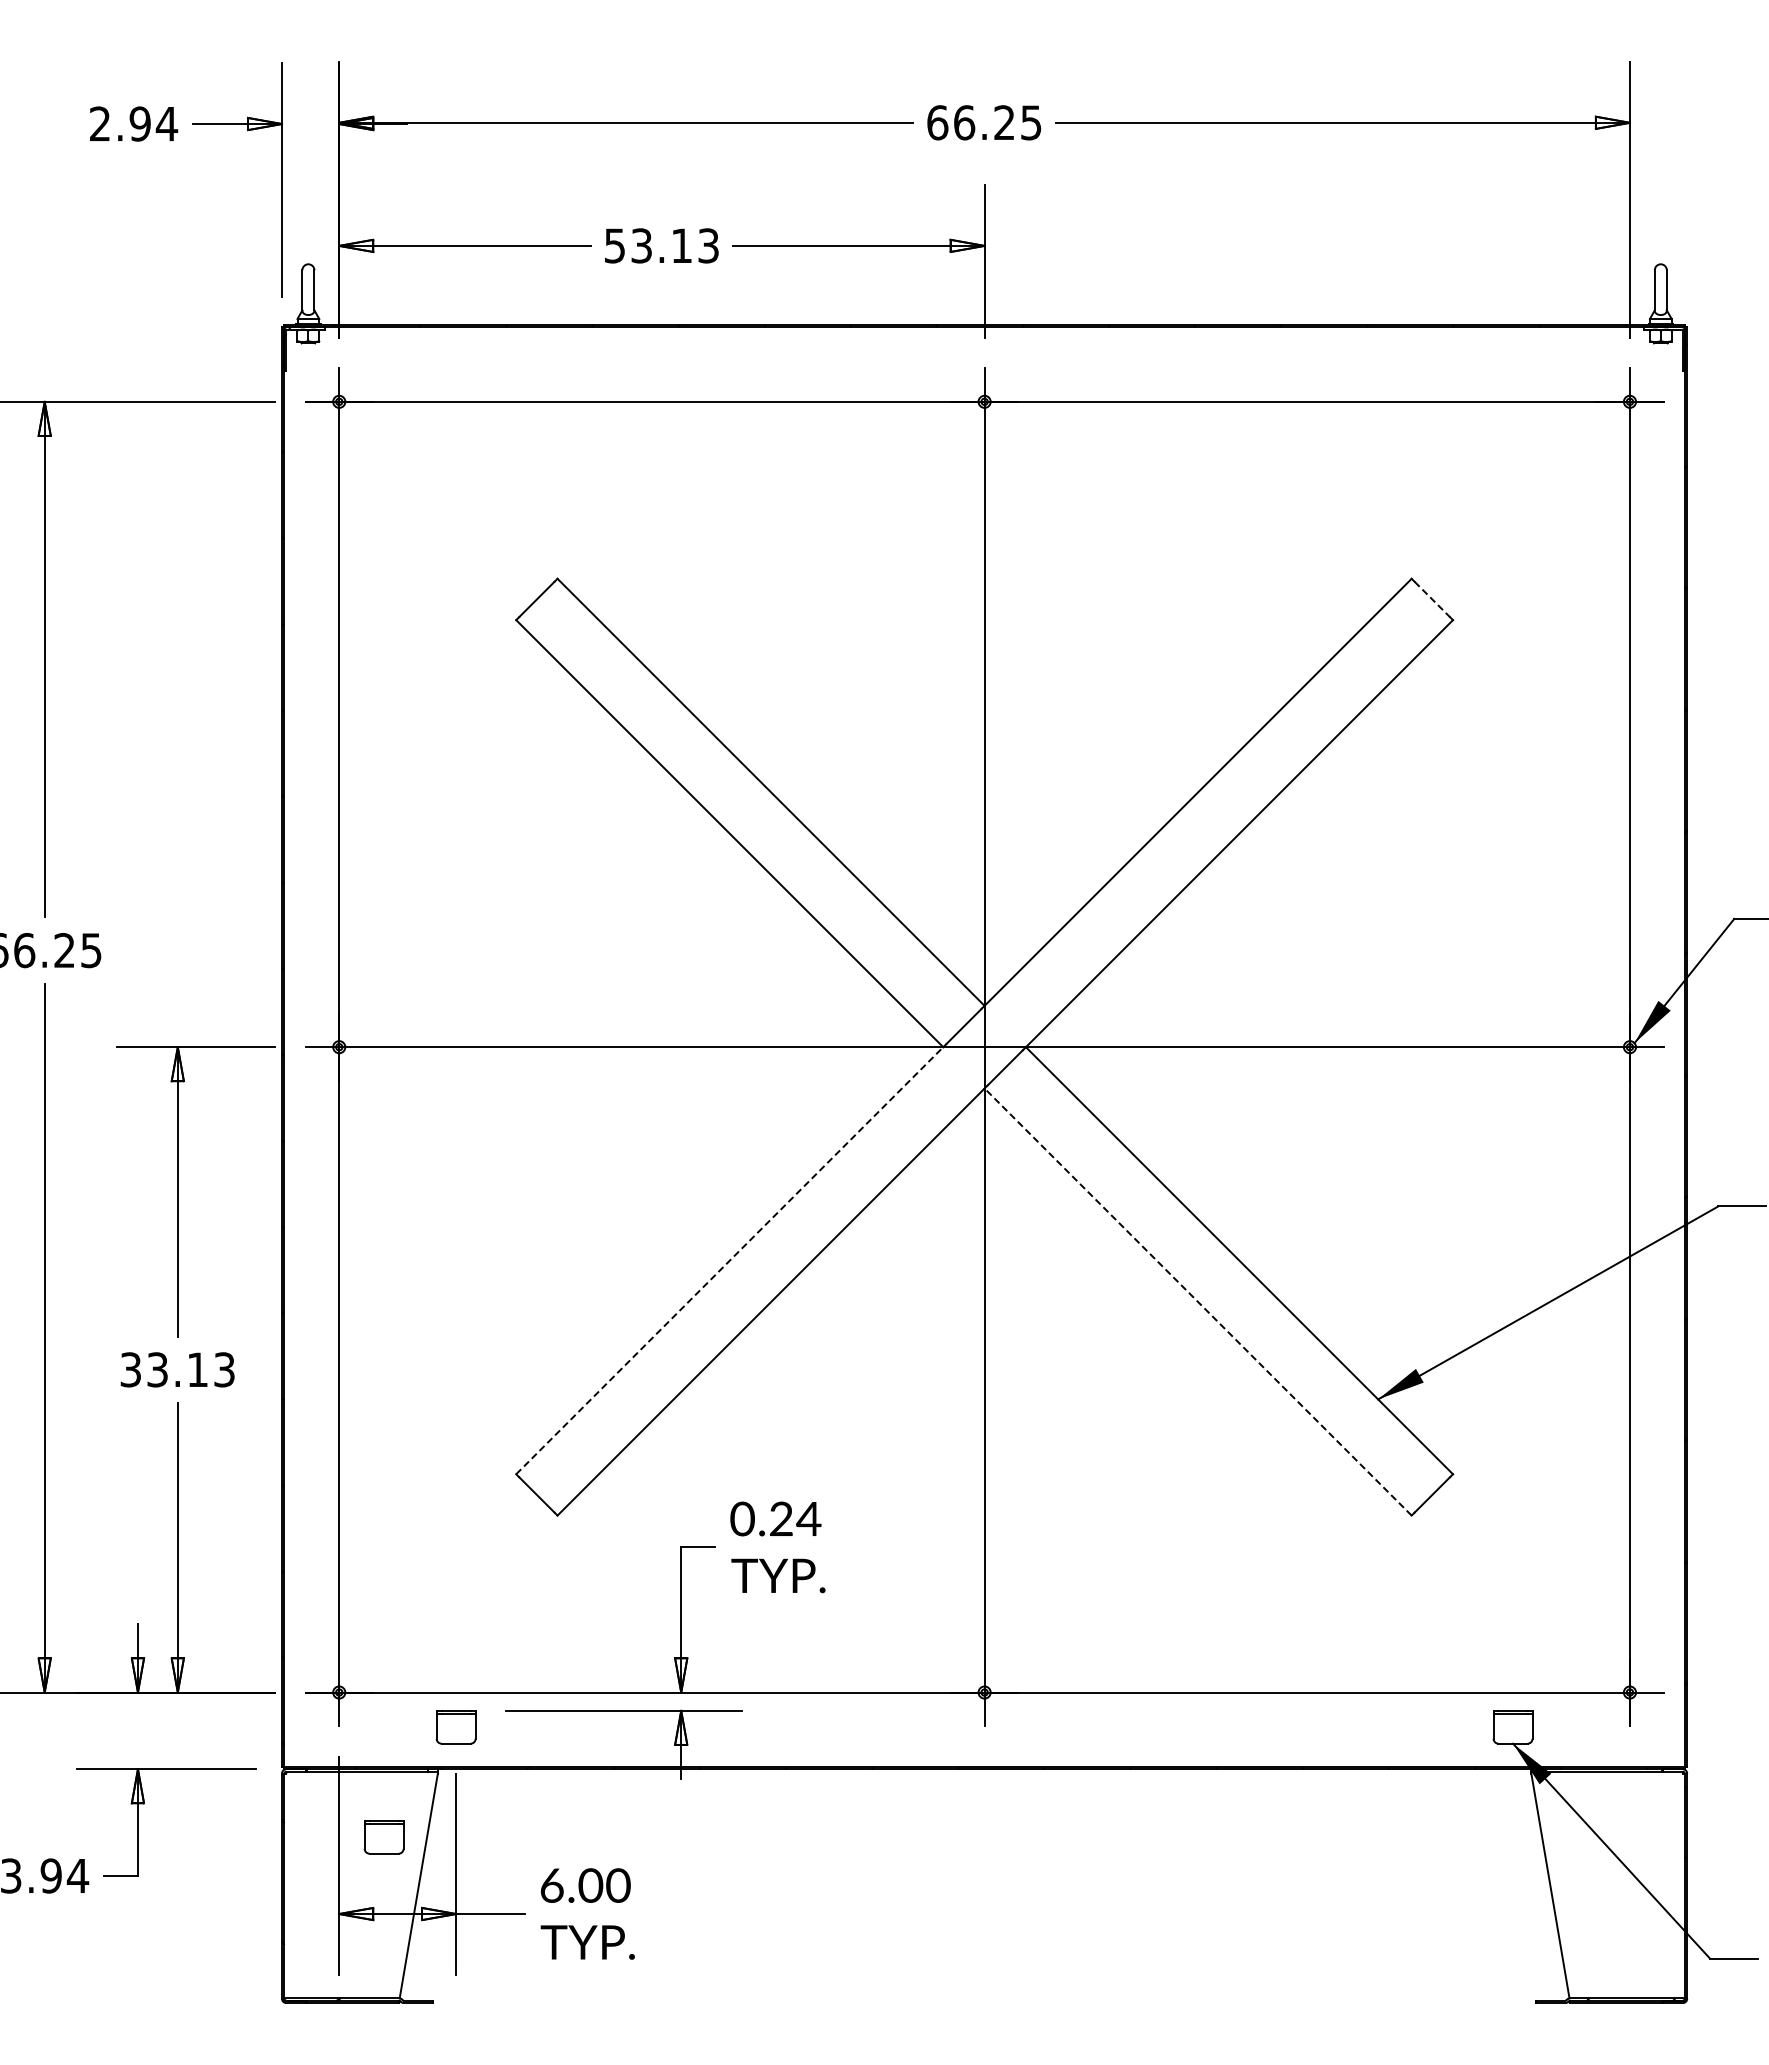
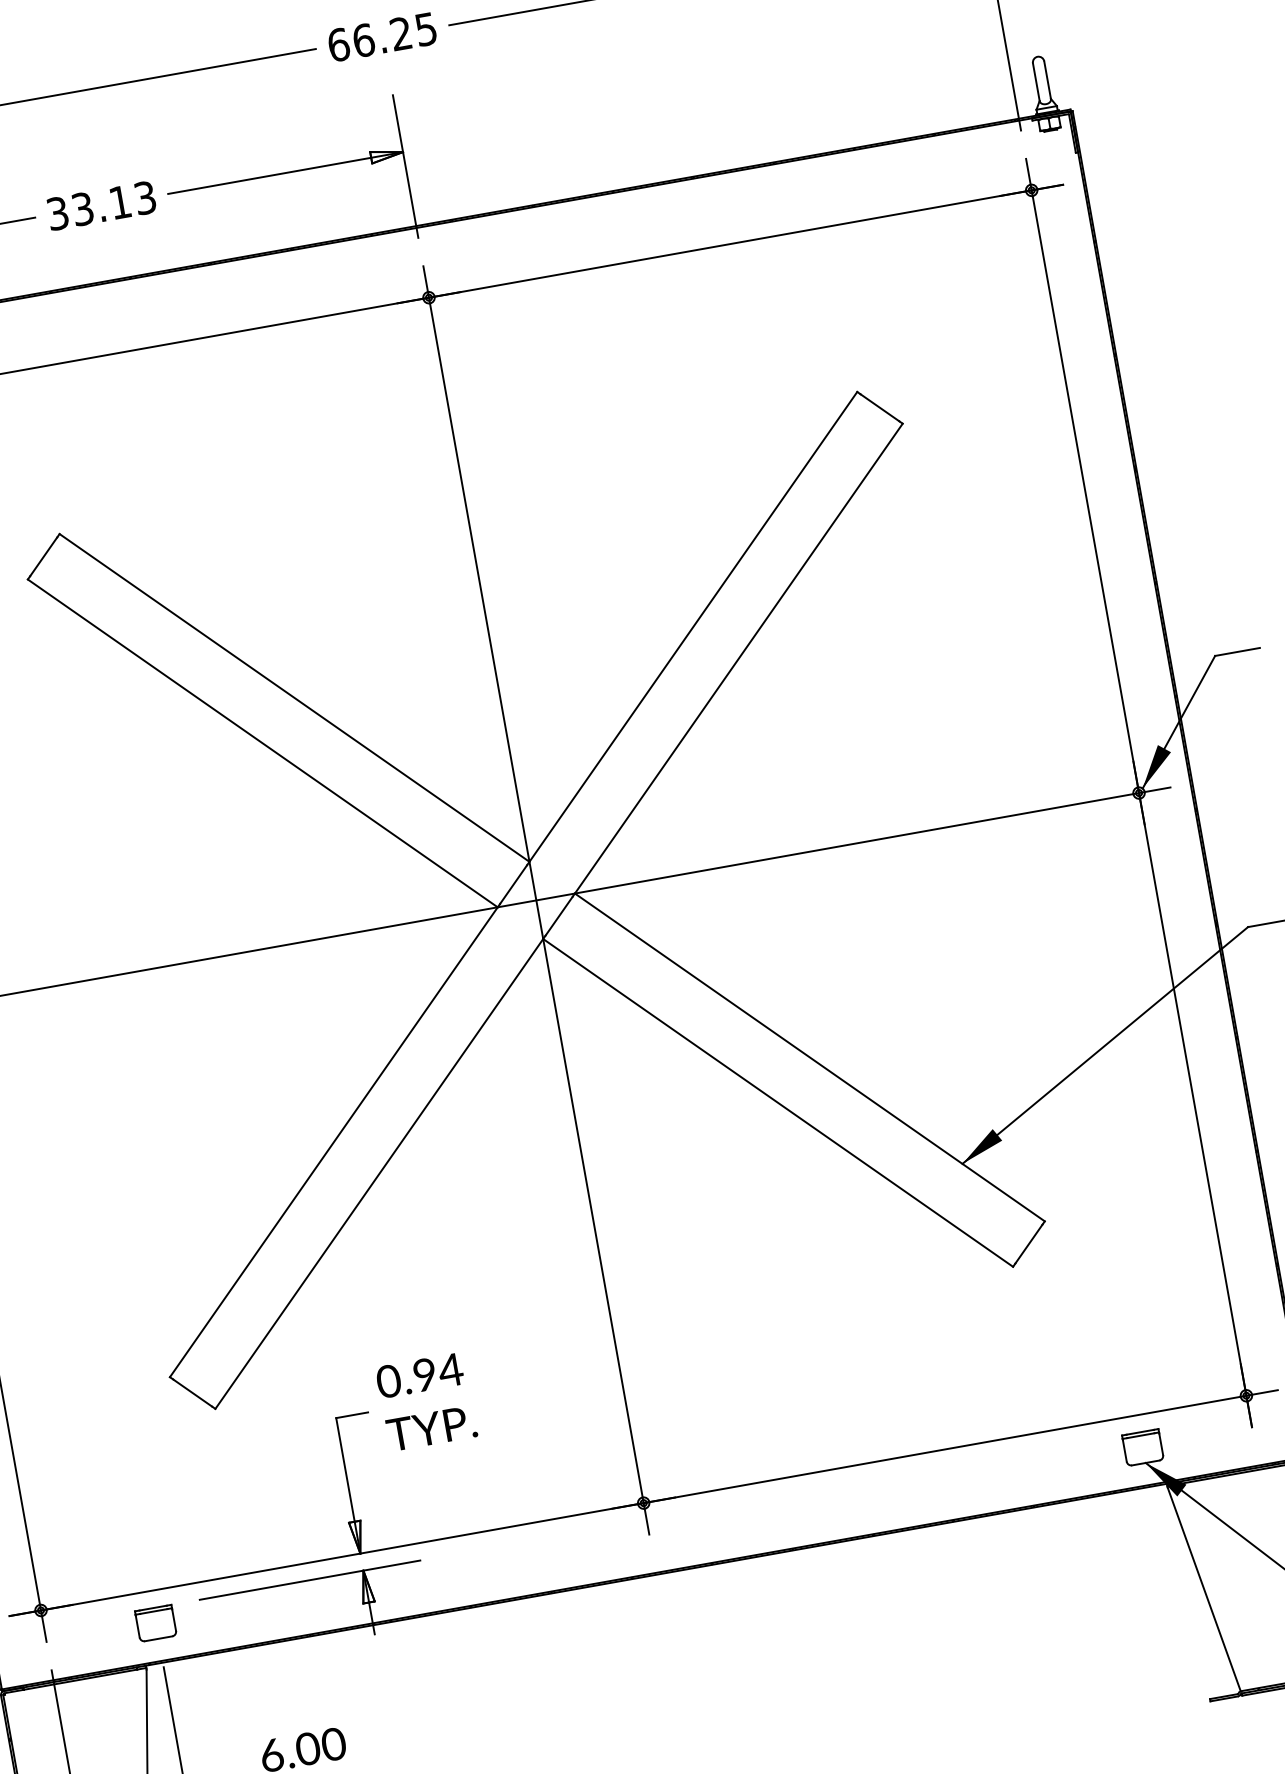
text: (614, 245) -> (57, 213), 53.13 -> 33.13
line: (1432, 599) -> (880, 407), dashed -> solid
line: (729, 1260) -> (333, 1142), dashed -> solid
line: (1198, 1302) -> (778, 1103), dashed -> solid
text: (781, 1518) -> (425, 1374), 0.24 -> 0.94
part: (383, 1837) -> (106, 1738), removed

